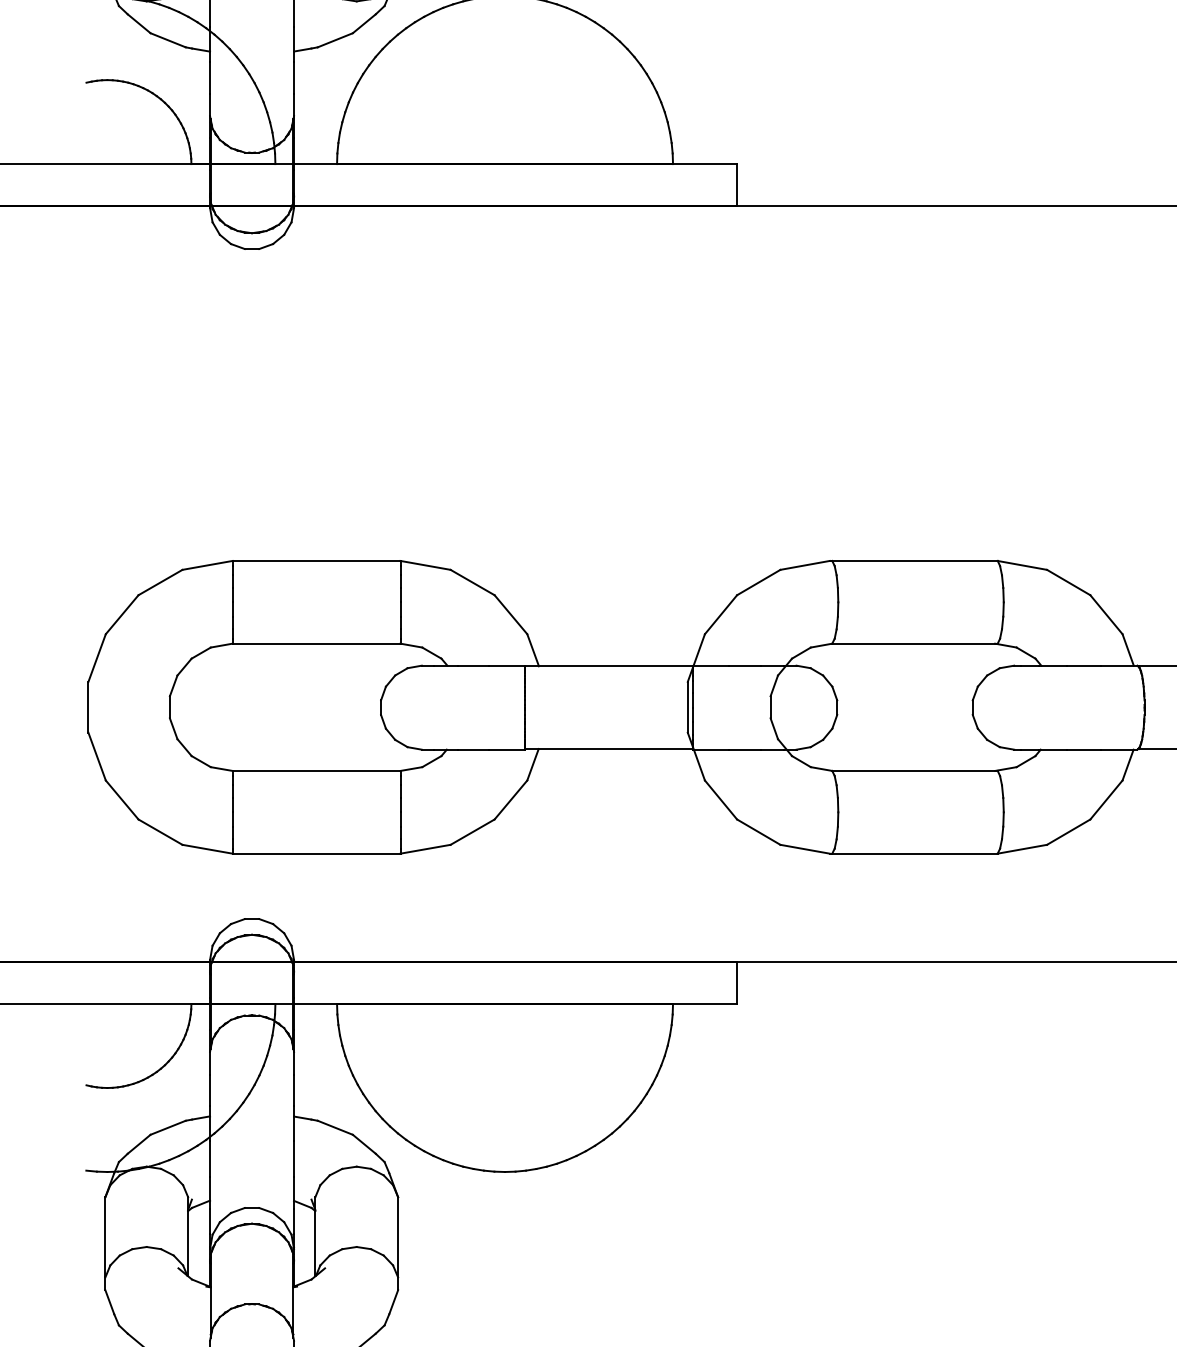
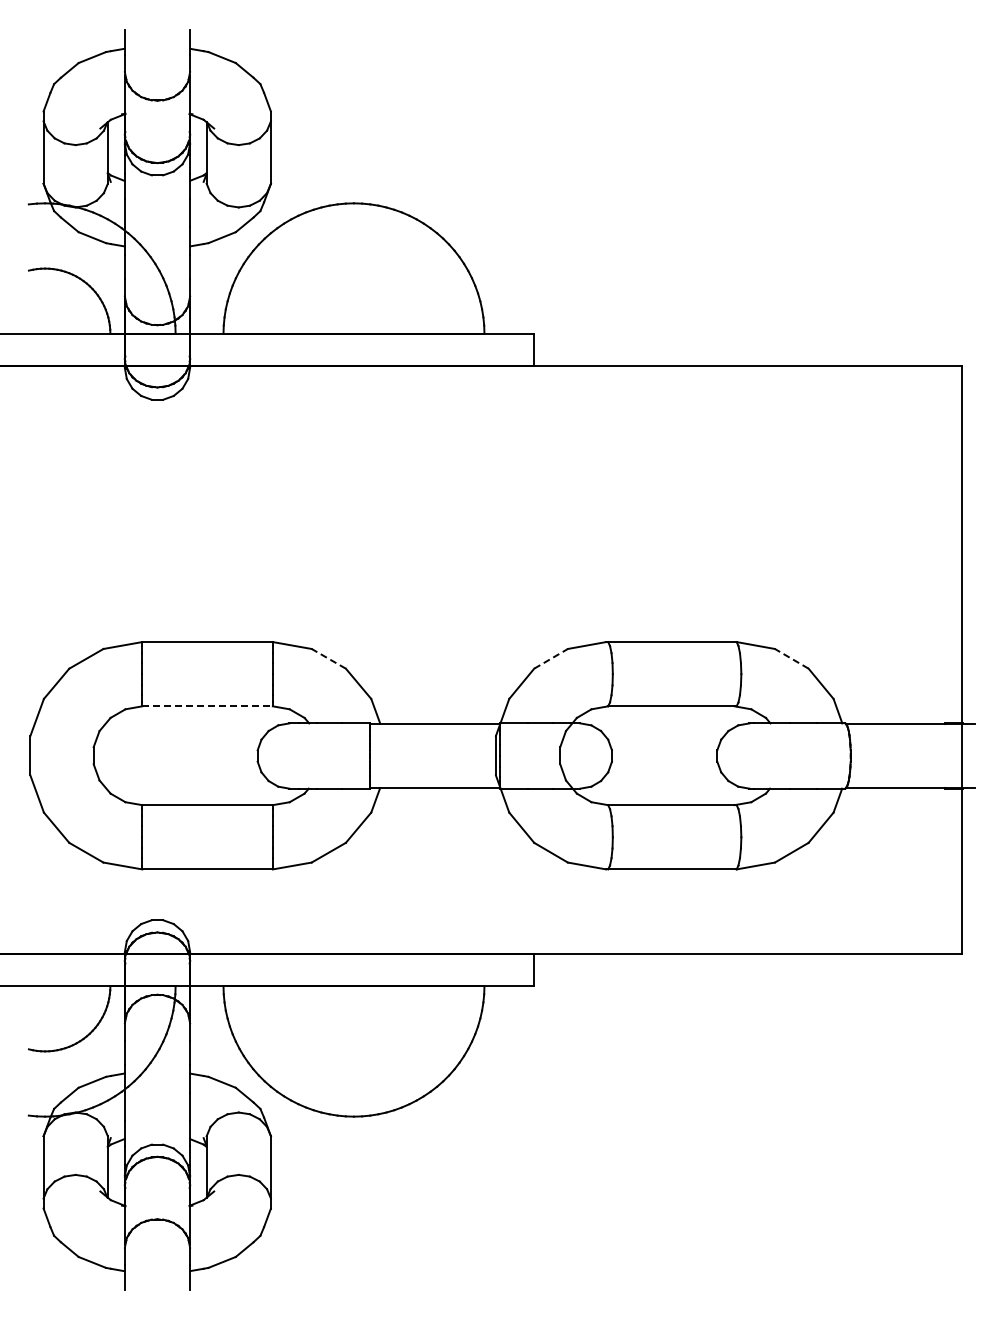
line: (472, 582) -> (328, 658), solid -> dashed
line: (759, 582) -> (551, 658), solid -> dashed
line: (1068, 582) -> (791, 658), solid -> dashed
line: (317, 643) -> (208, 706), solid -> dashed

